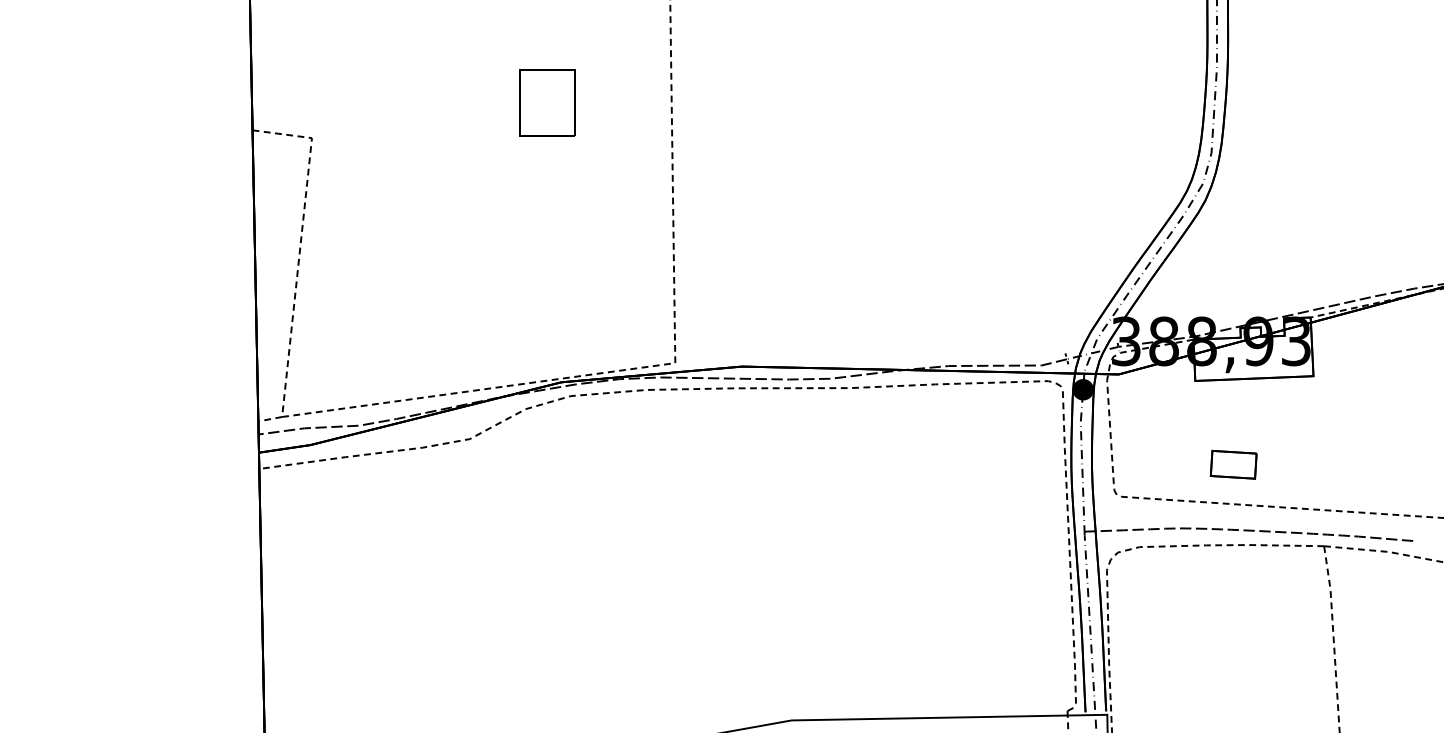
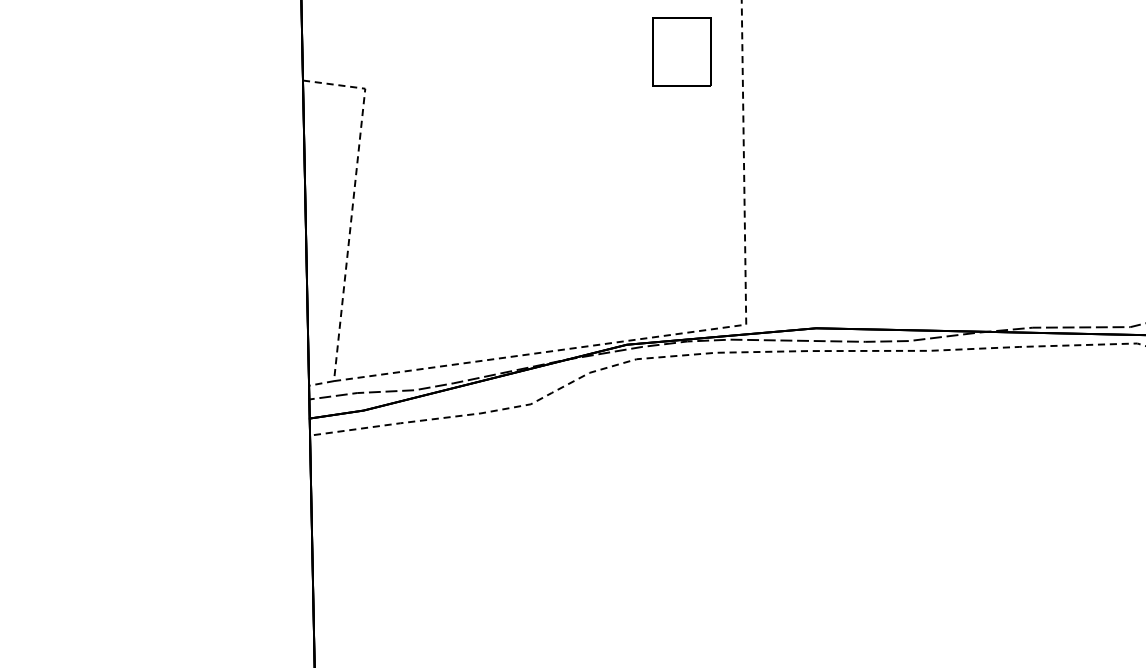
part: (547, 102) -> (682, 51), moved

